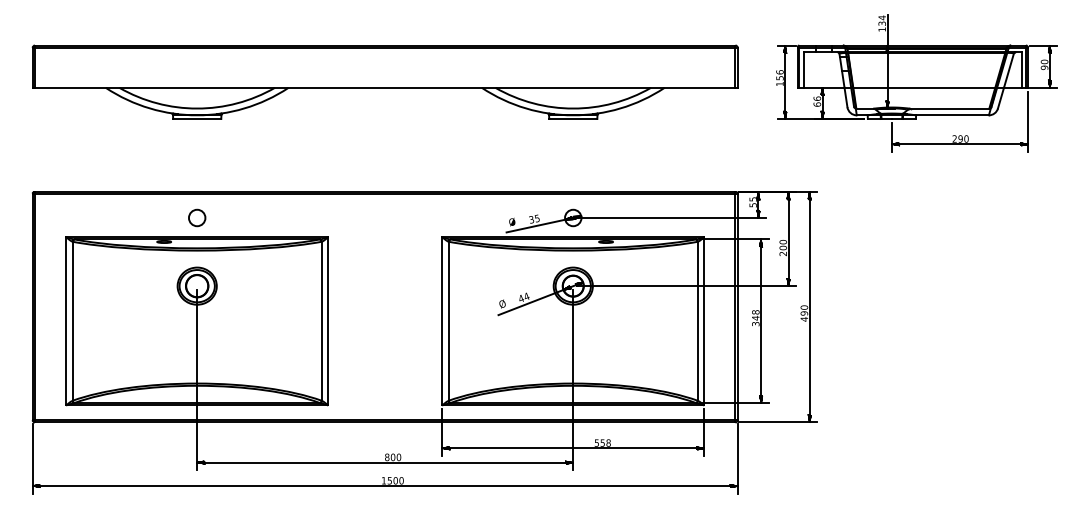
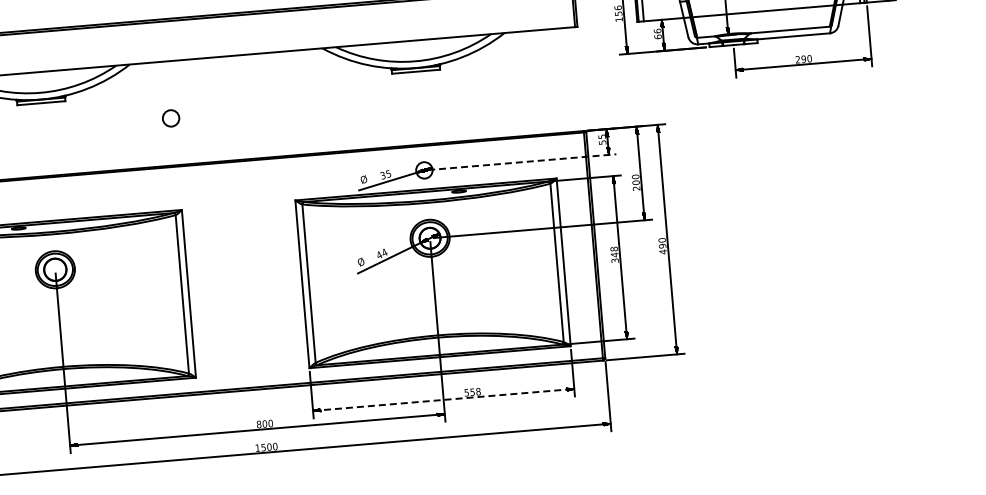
circle: (197, 217) -> (171, 117), moved
line: (671, 218) -> (522, 162), solid -> dashed
line: (573, 448) -> (443, 400), solid -> dashed

